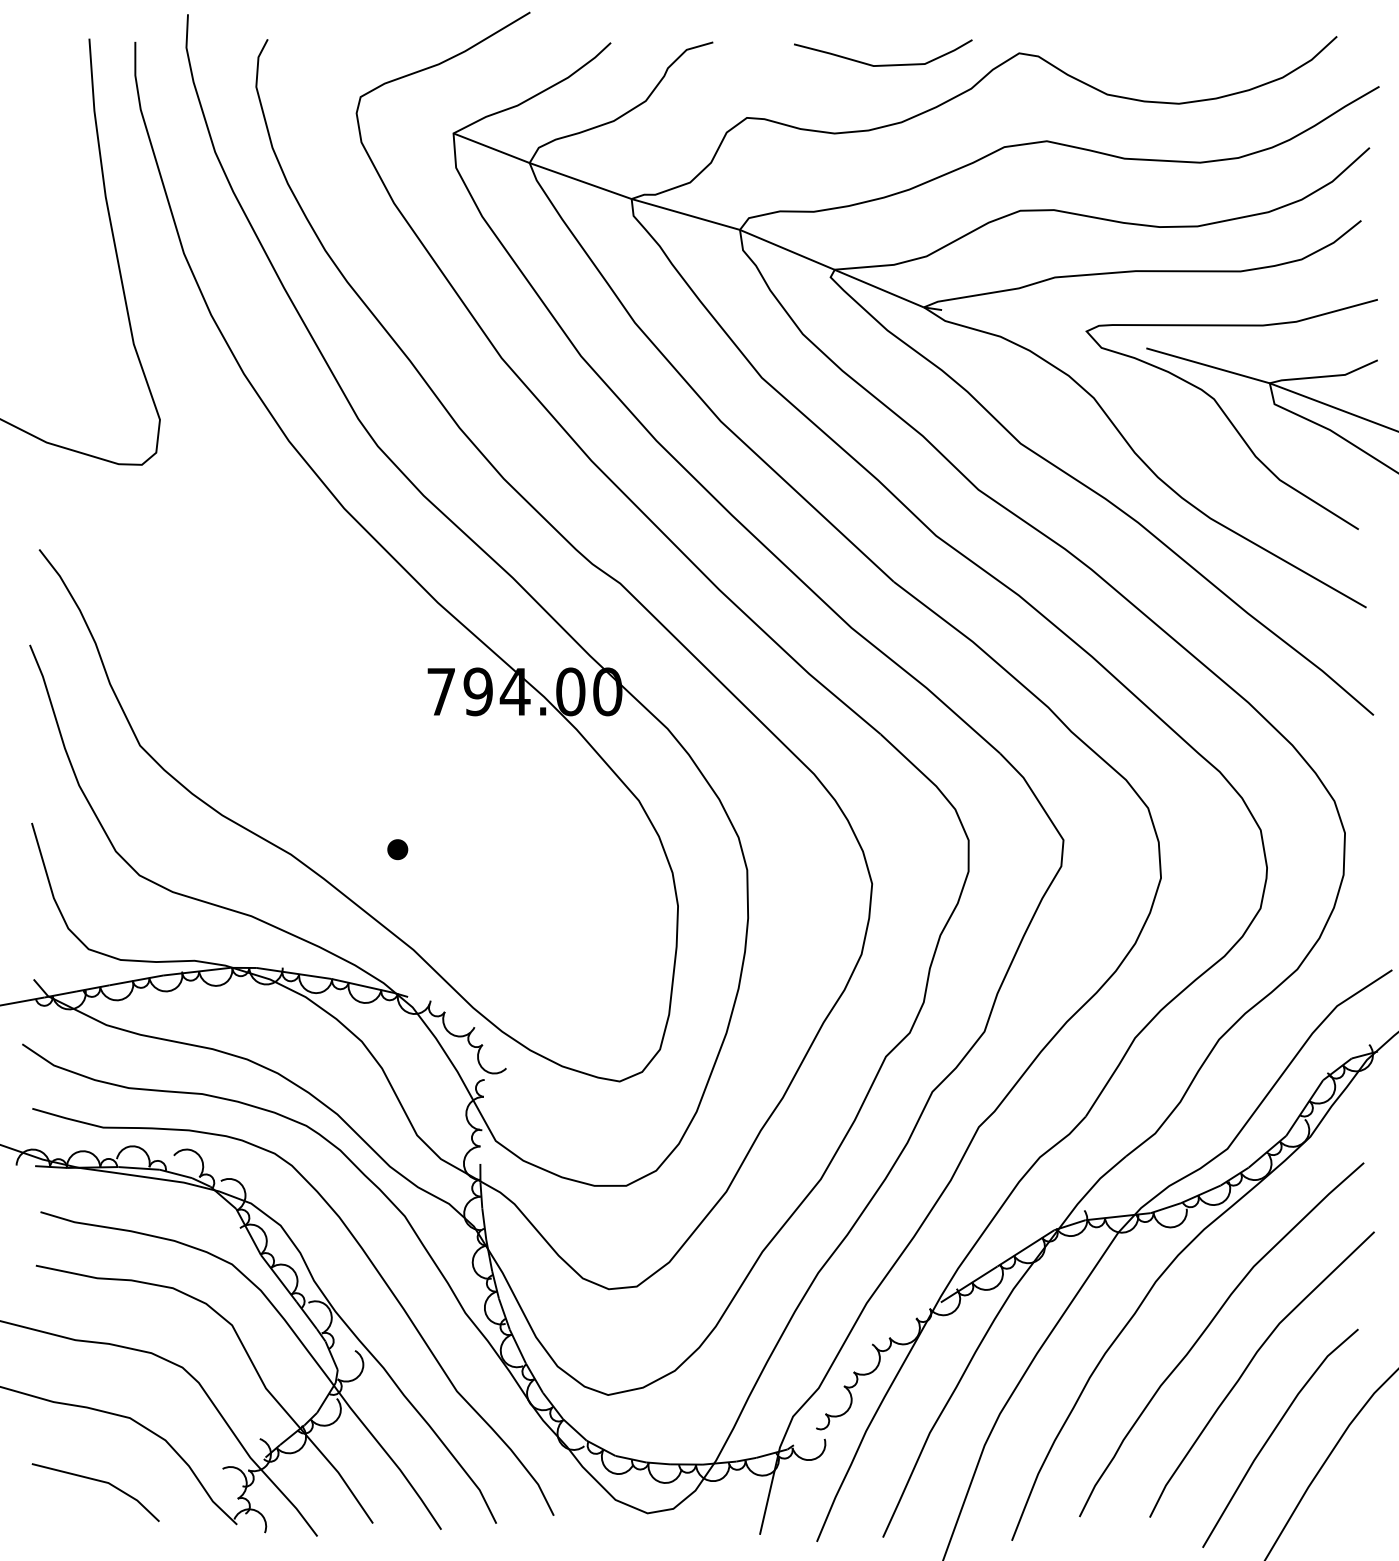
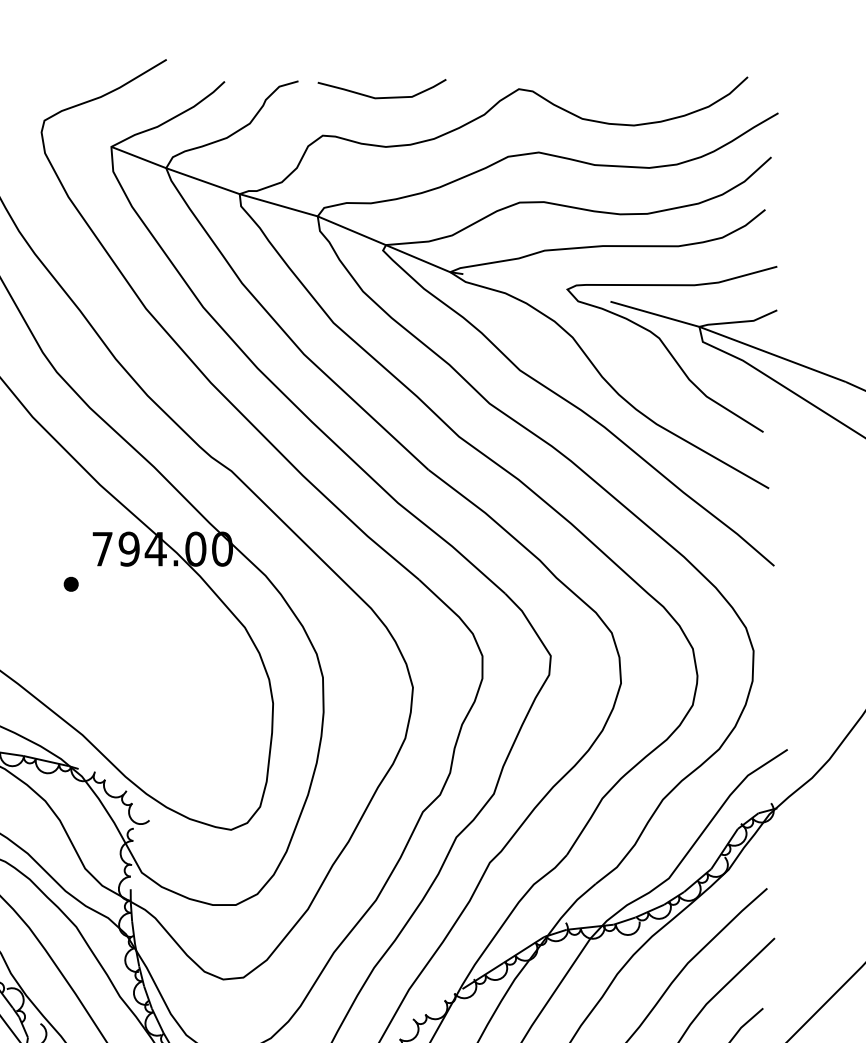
curve: (883, 64) -> (382, 97), moved
part: (397, 849) -> (71, 584), moved

